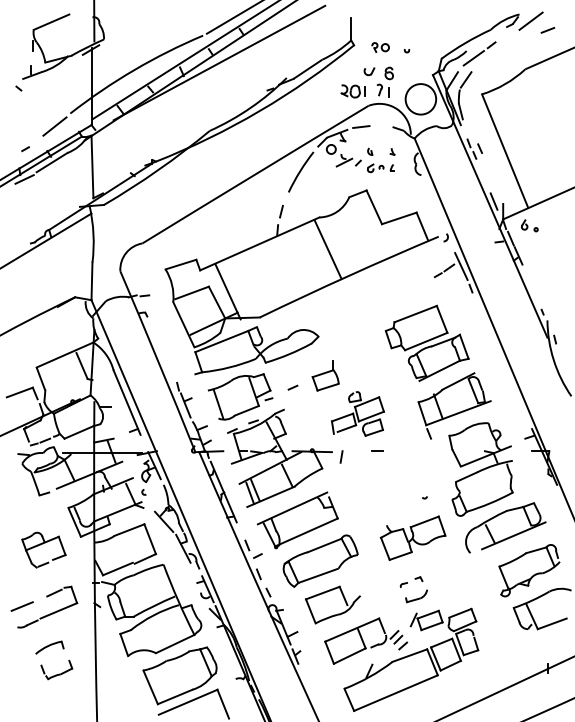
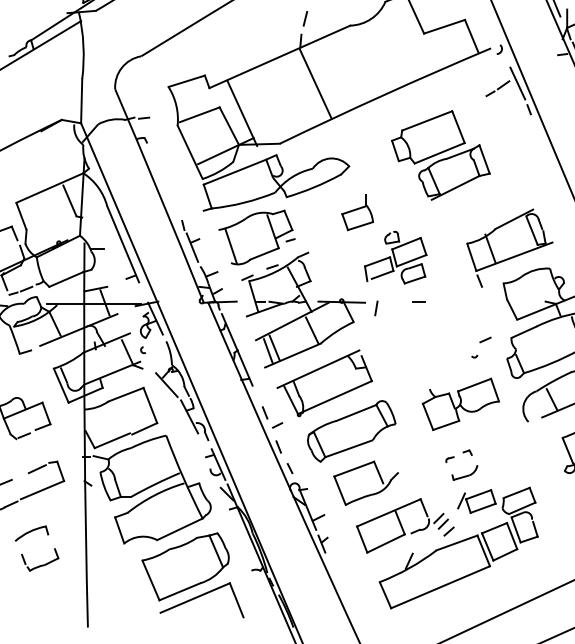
line: (327, 249) -> (314, 83), moved
part: (426, 342) -> (440, 154), moved
line: (292, 387) -> (484, 339), moved

